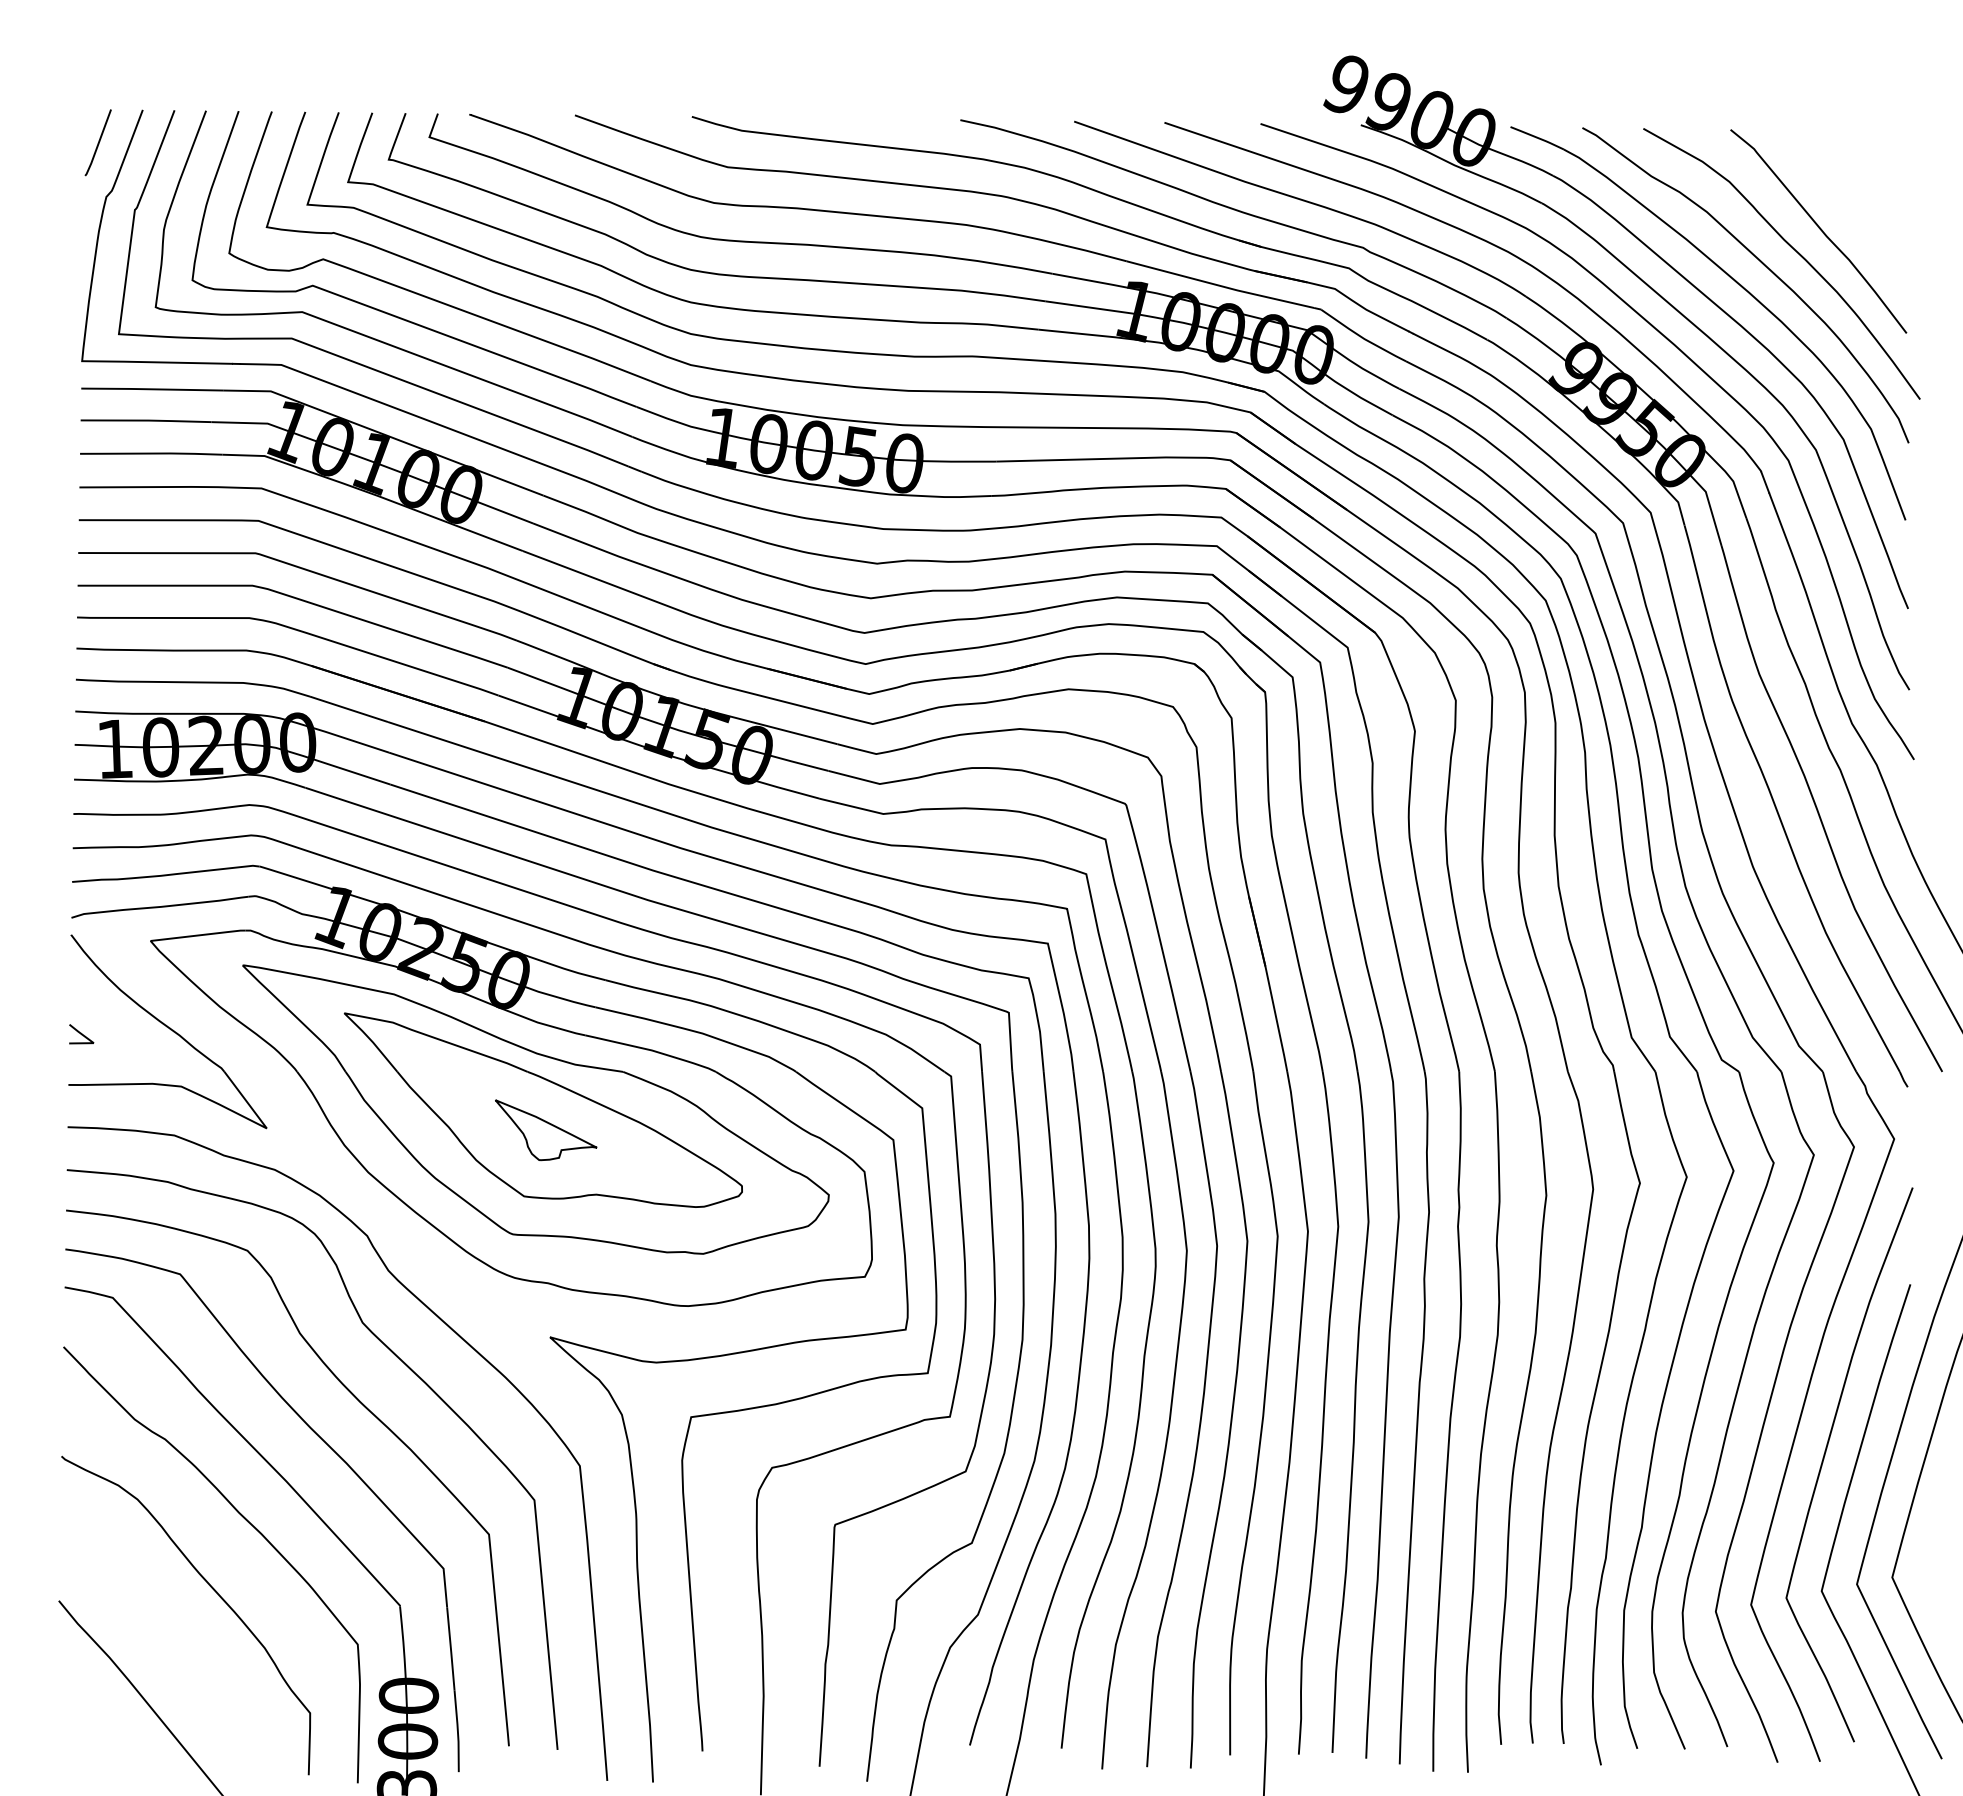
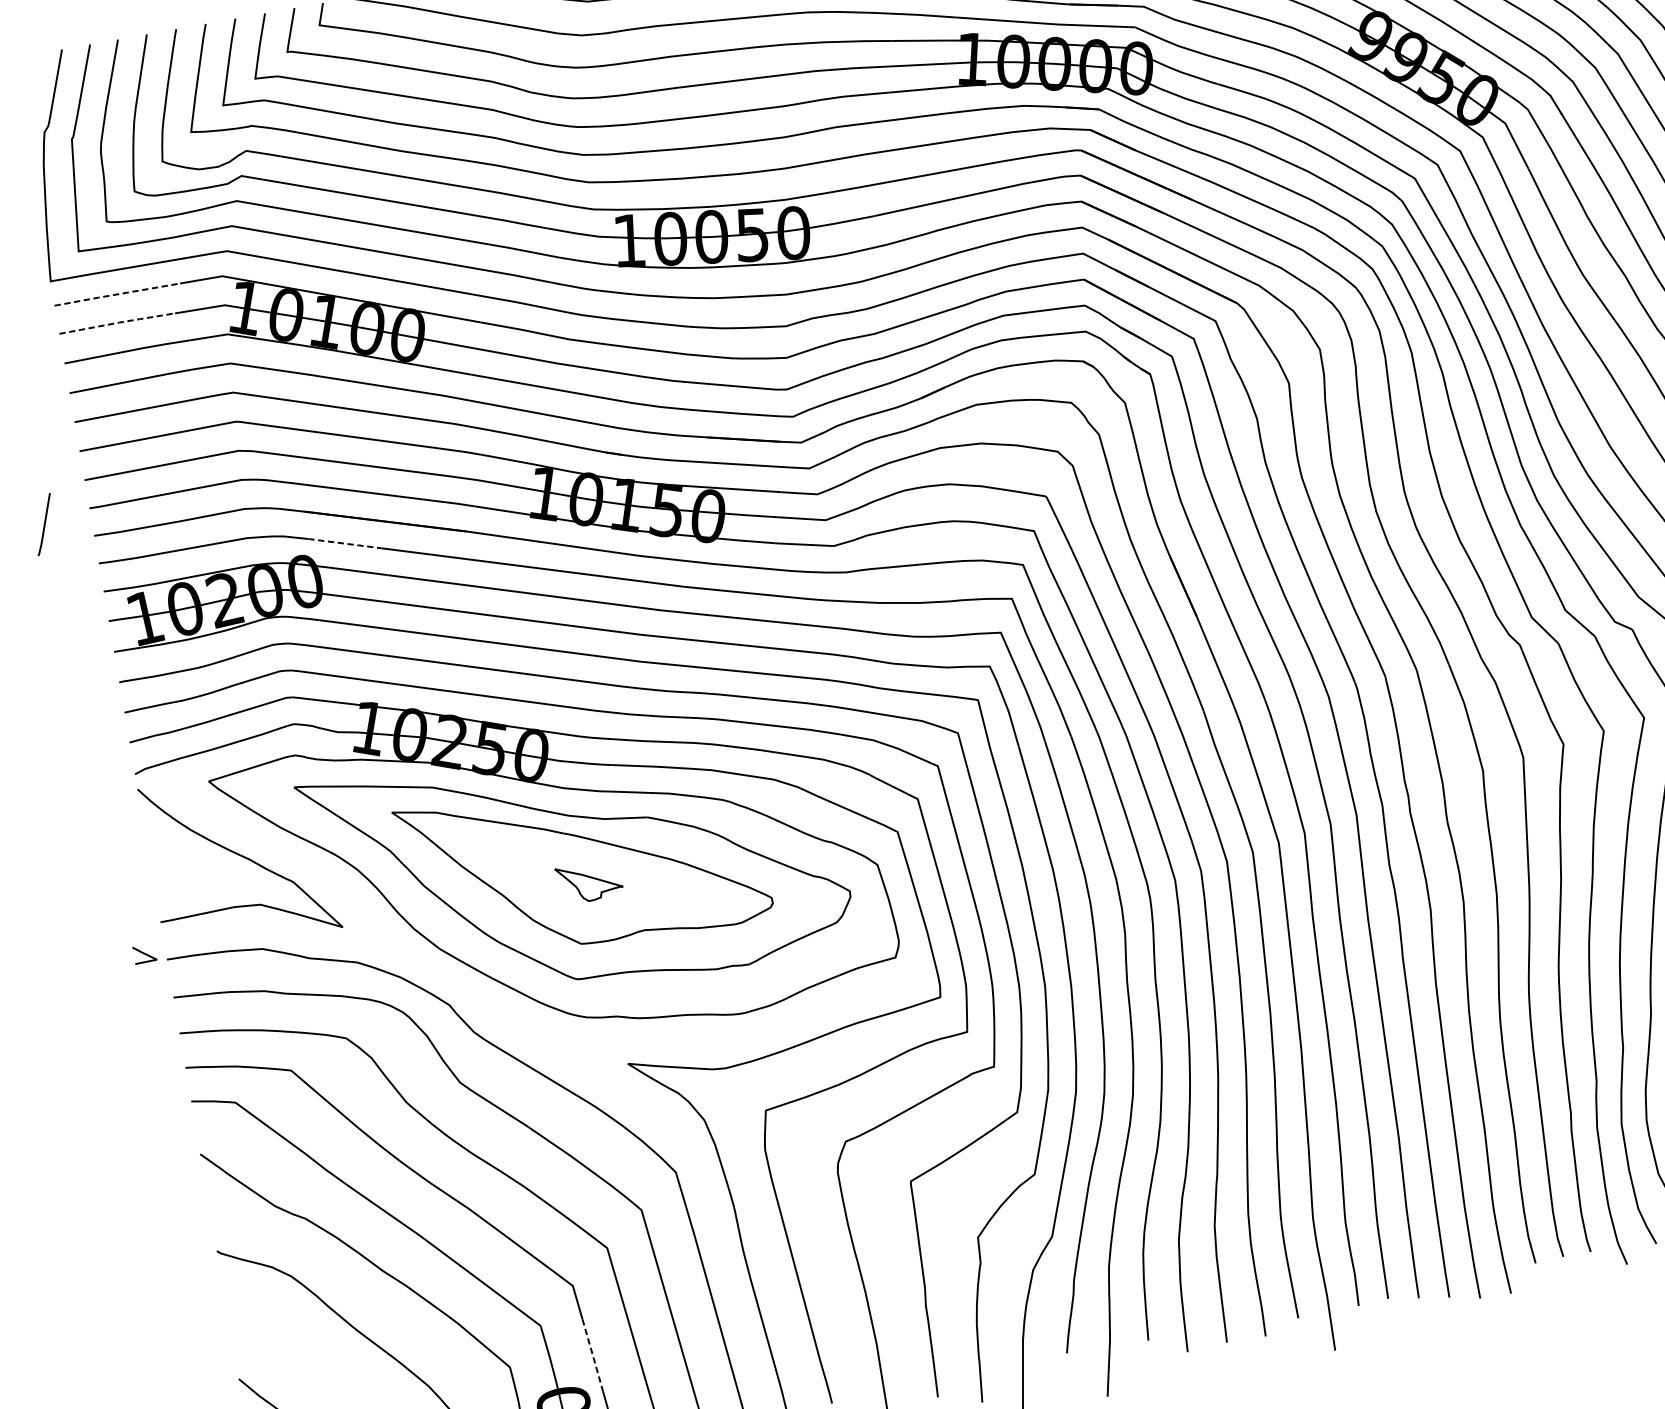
line: (98, 142) -> (44, 524), moved
line: (151, 389) -> (116, 294), solid -> dashed
line: (147, 420) -> (118, 322), solid -> dashed
line: (348, 709) -> (344, 543), solid -> dashed
line: (81, 1034) -> (144, 954), moved
part: (546, 1130) -> (589, 881), size x0.7
line: (451, 1649) -> (593, 1355), solid -> dashed

